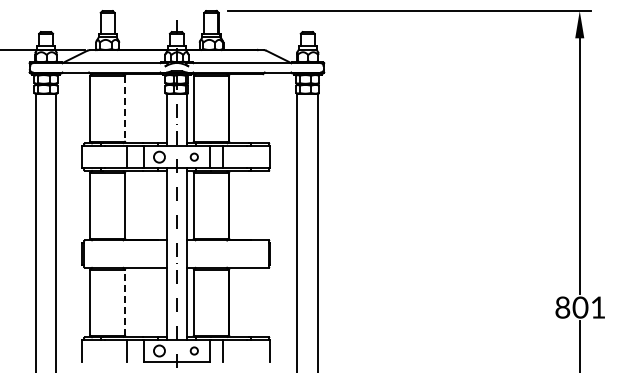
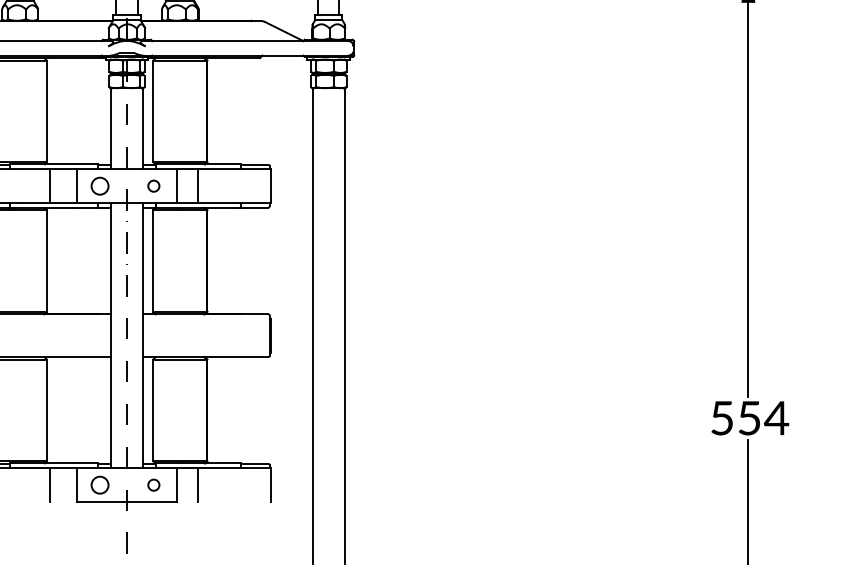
line: (125, 108) -> (47, 111), dashed -> solid
line: (125, 302) -> (47, 410), dashed -> solid
text: (580, 307) -> (749, 418), 801 -> 554

